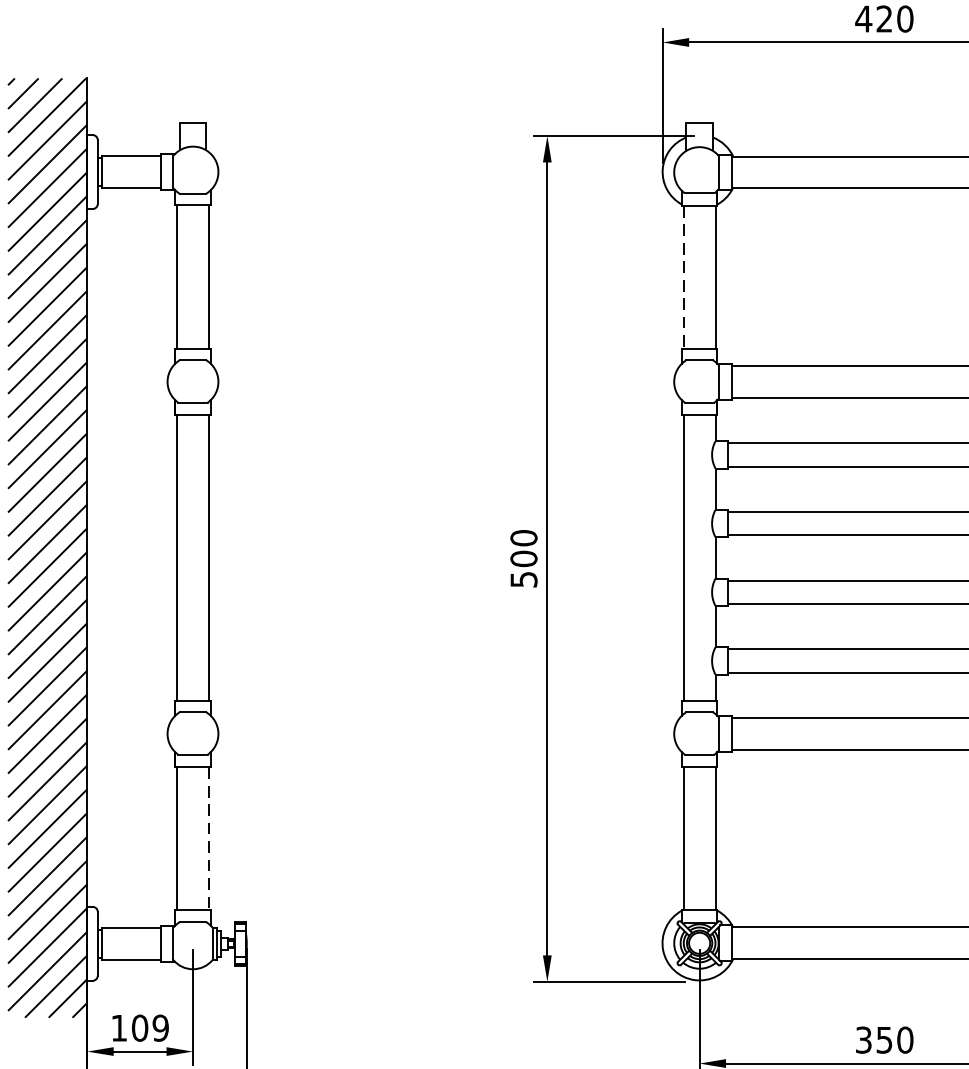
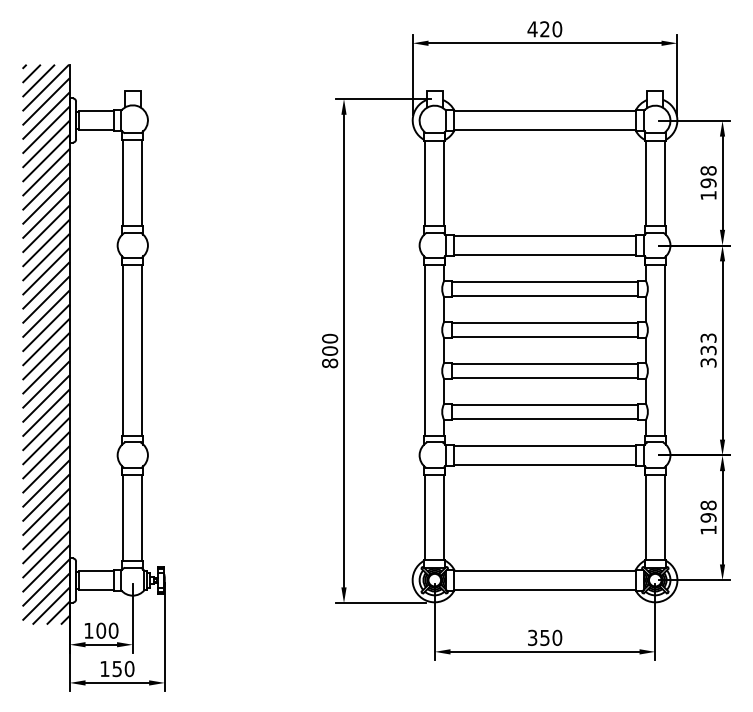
line: (684, 277) -> (425, 183), dashed -> solid
text: (524, 579) -> (330, 363), 500 -> 800
line: (209, 838) -> (142, 517), dashed -> solid
text: (160, 1027) -> (113, 630), 109 -> 100

